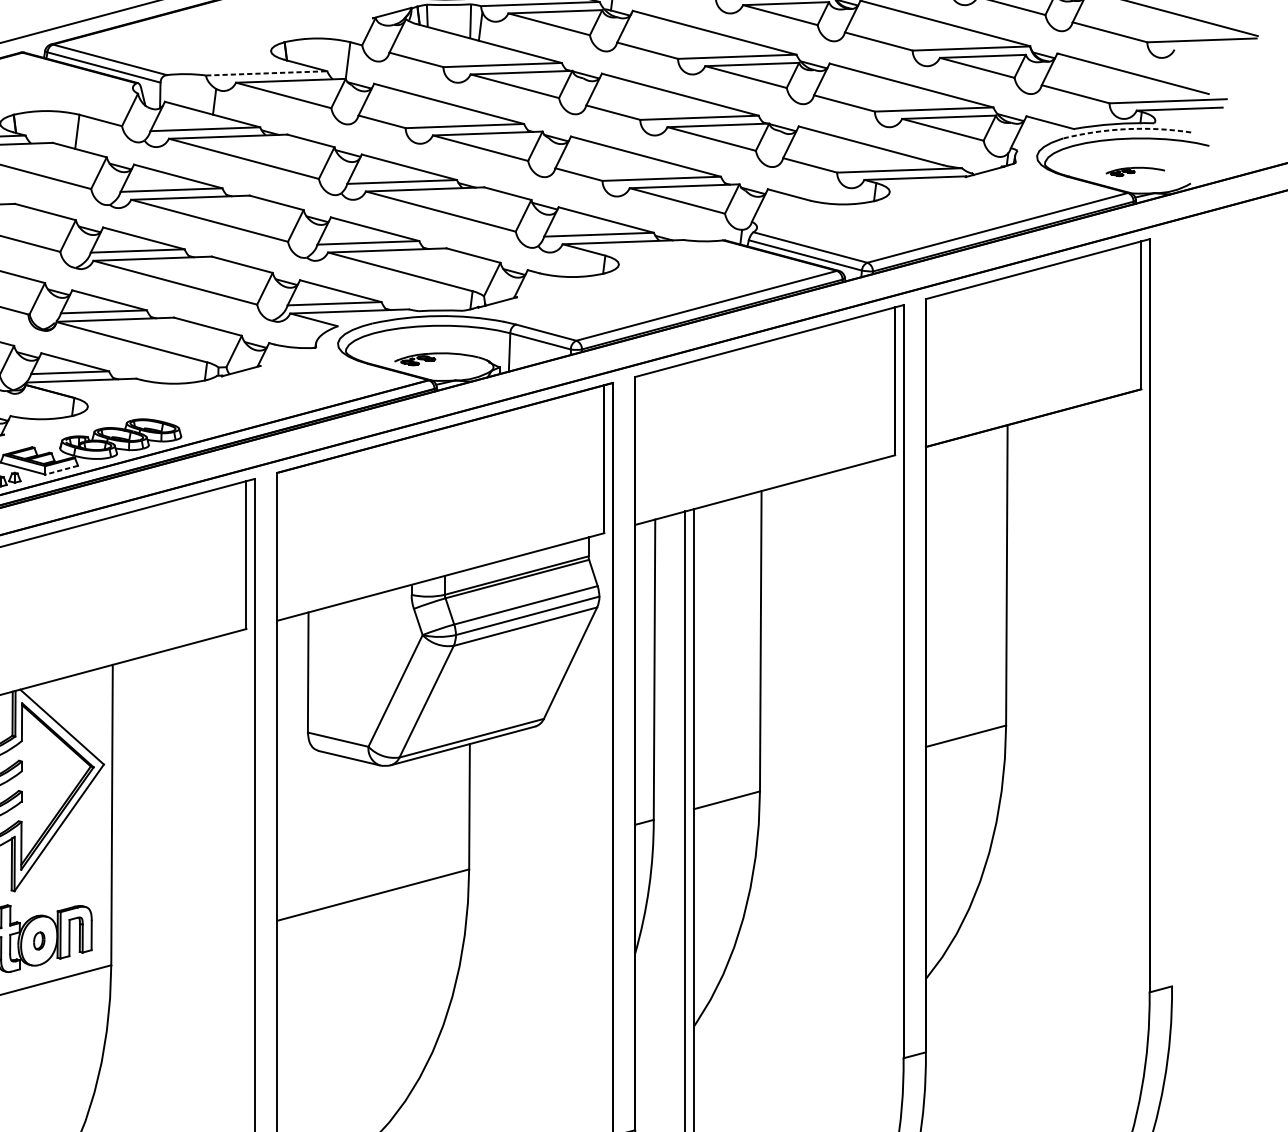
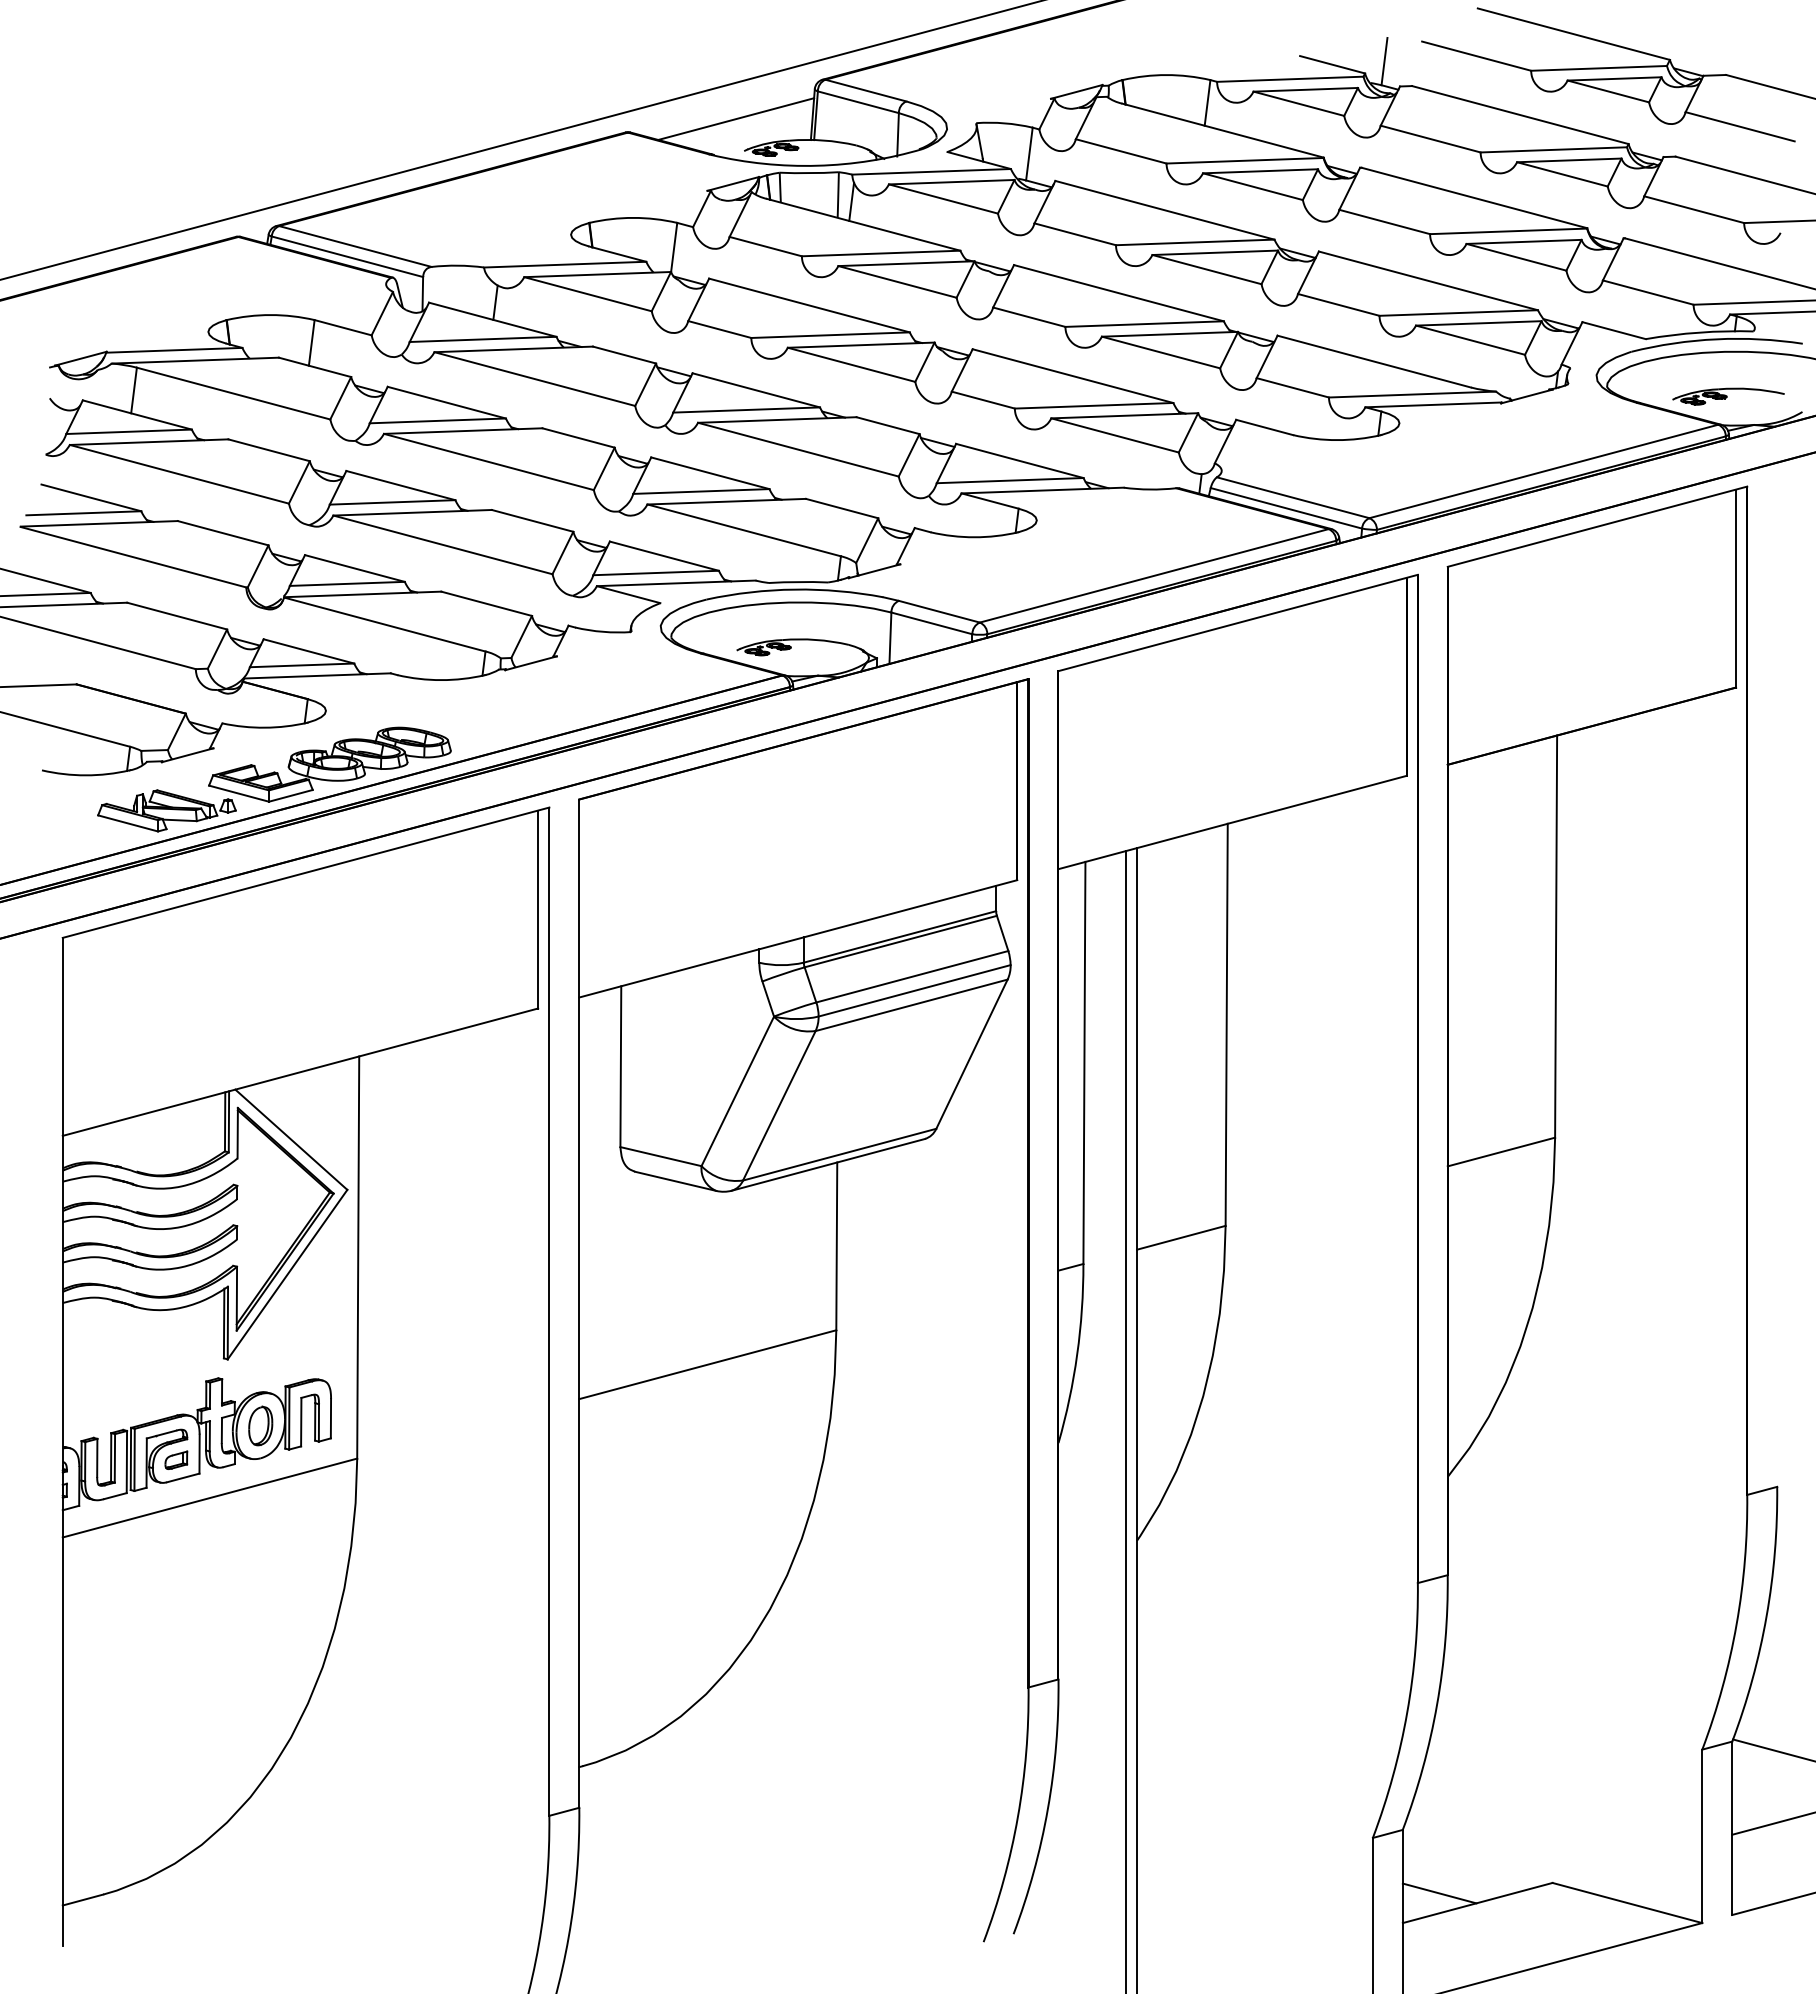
line: (266, 73) -> (565, 264), dashed -> solid
arc: (1126, 129) -> (1716, 339), dashed -> solid
part: (1135, 171) -> (1728, 396), size x1.43
line: (61, 469) -> (290, 795), dashed -> solid
part: (39, 940) -> (260, 1425), size x1.67

